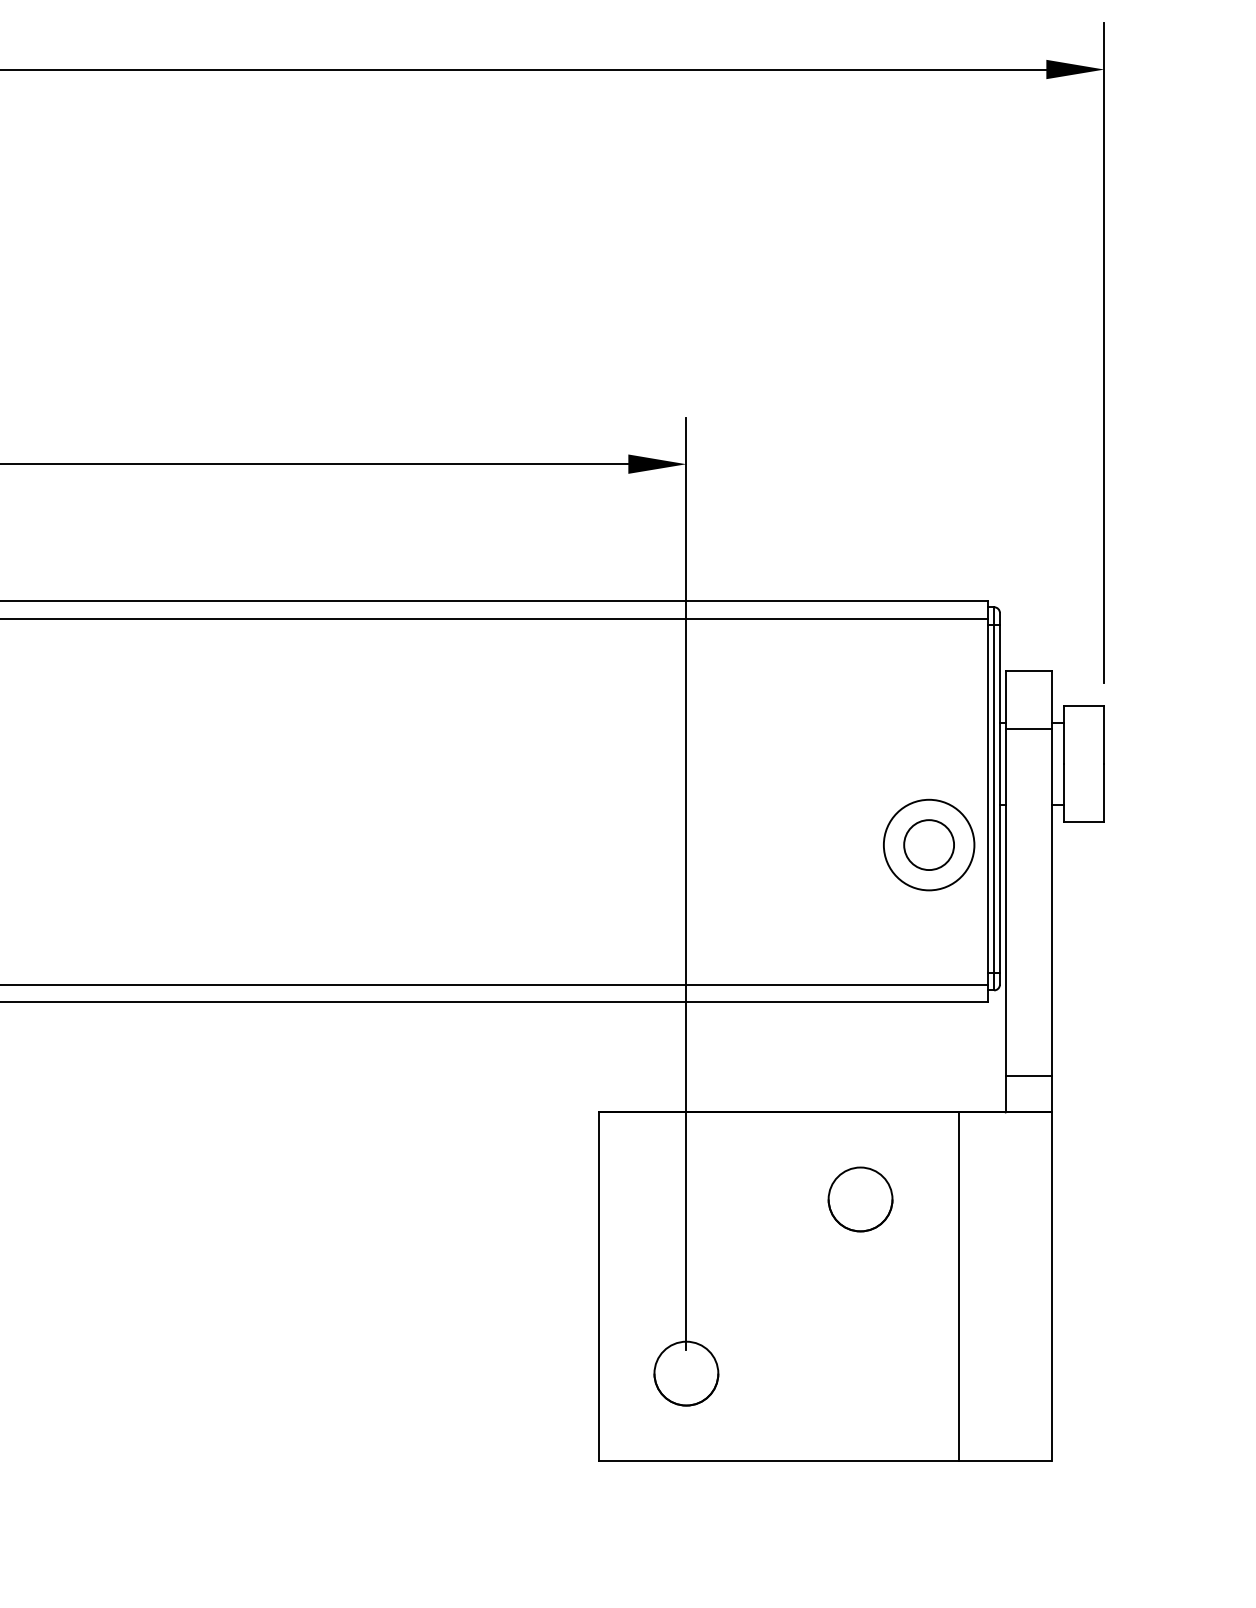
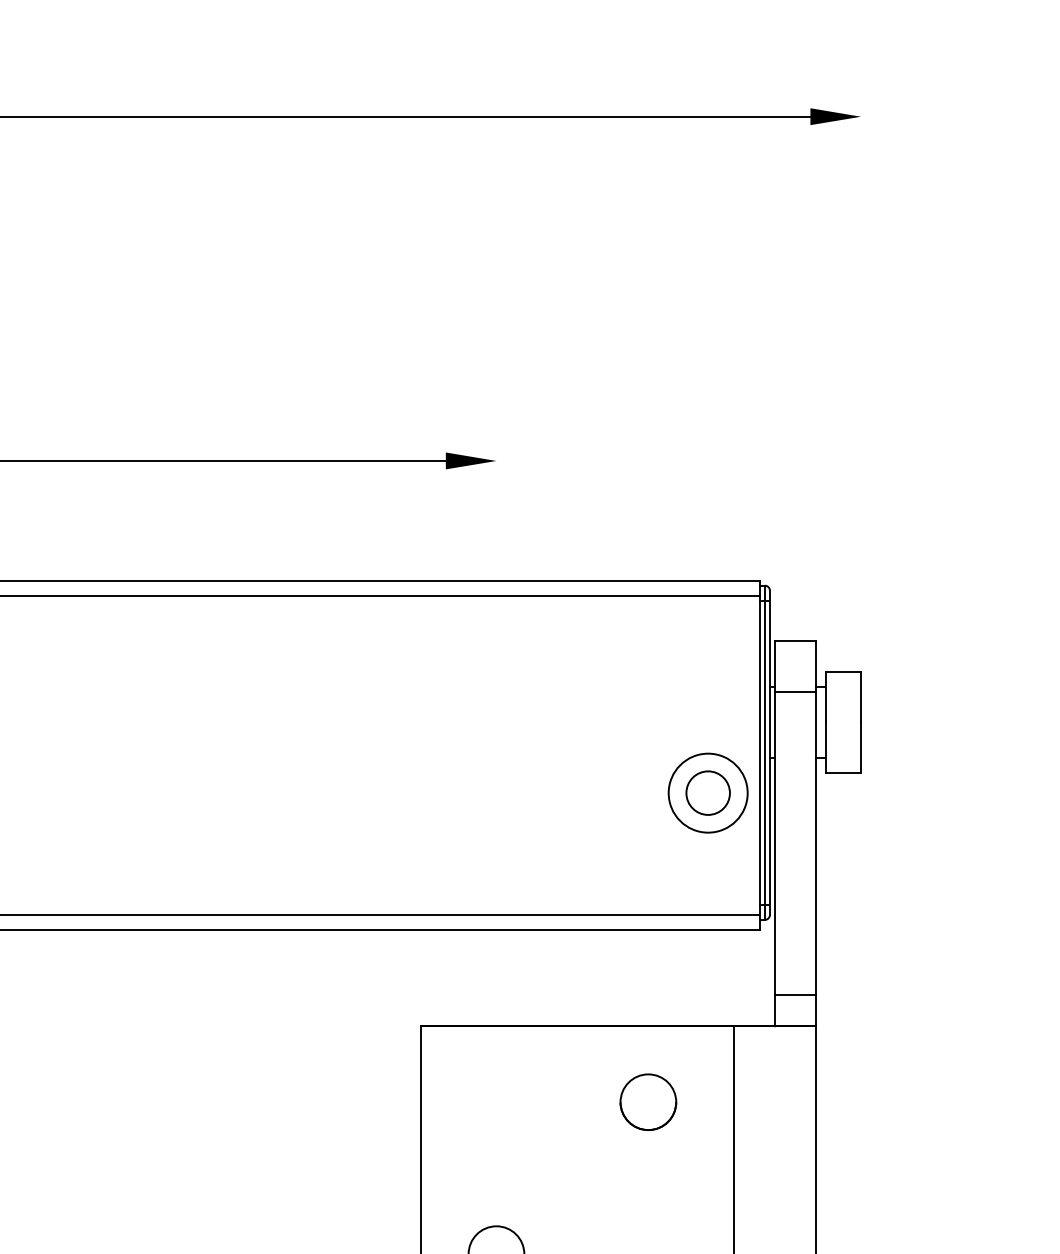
line: (1104, 352) -> (861, 363), removed
line: (686, 883) -> (496, 826), removed

